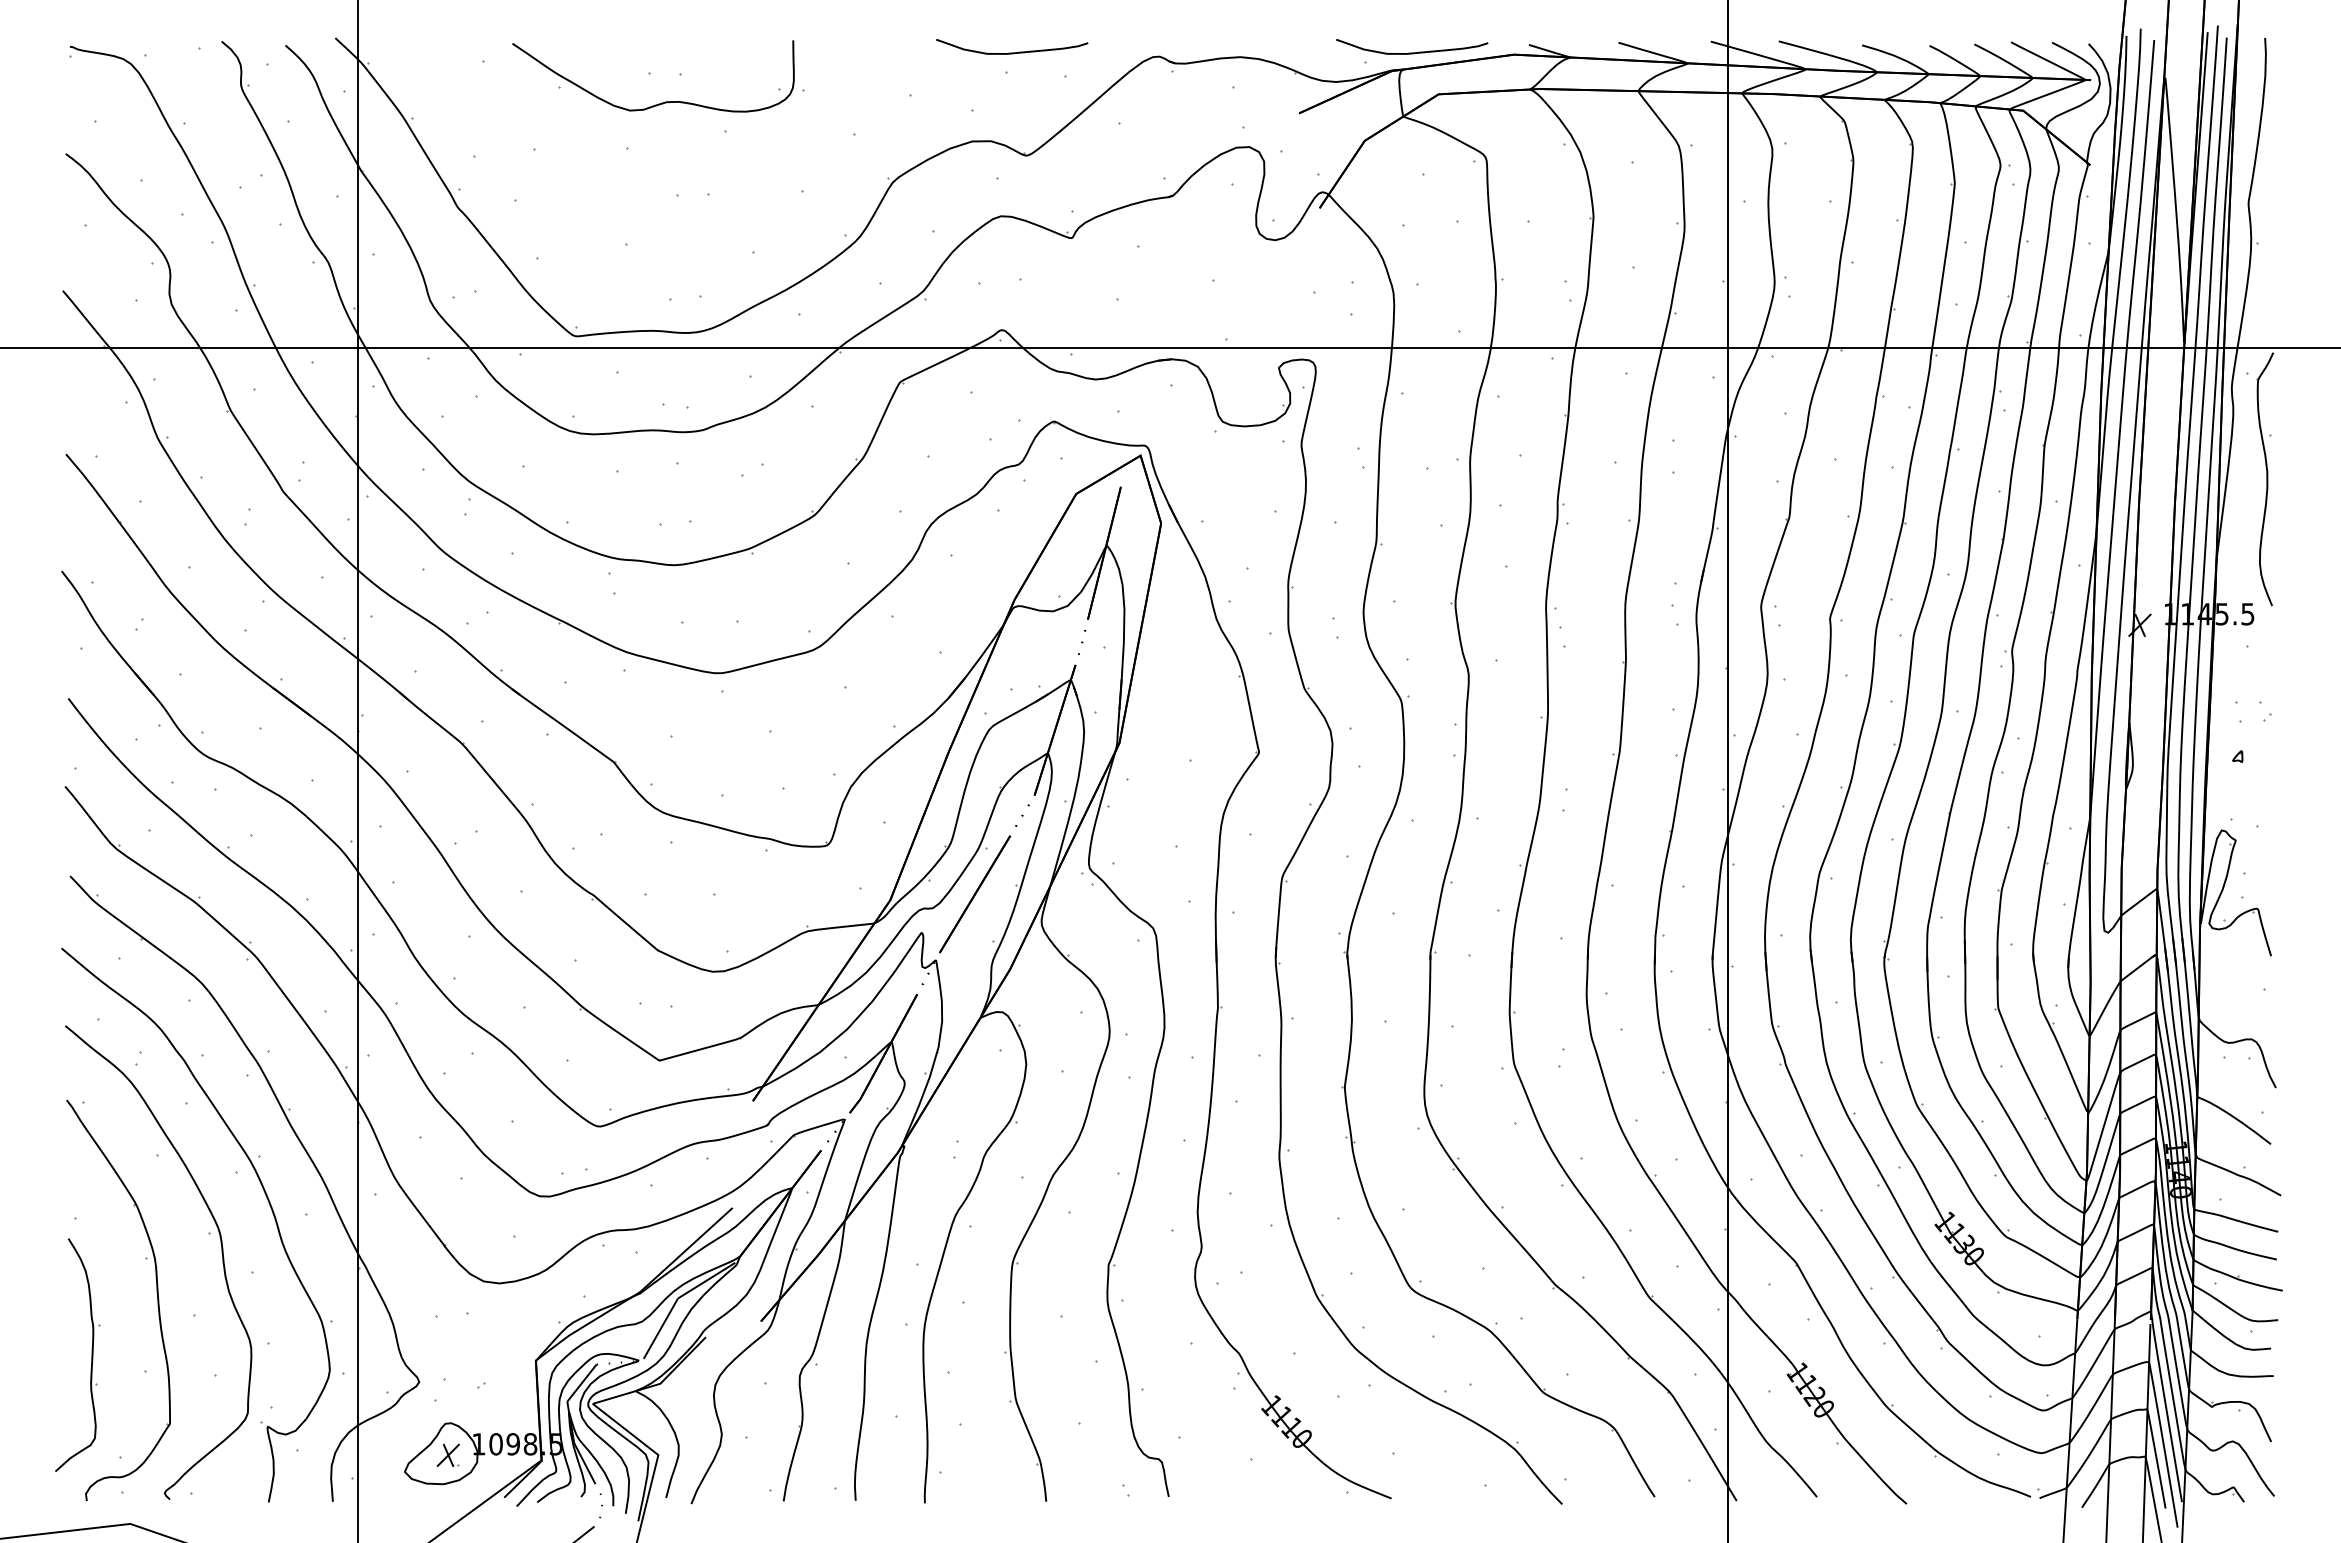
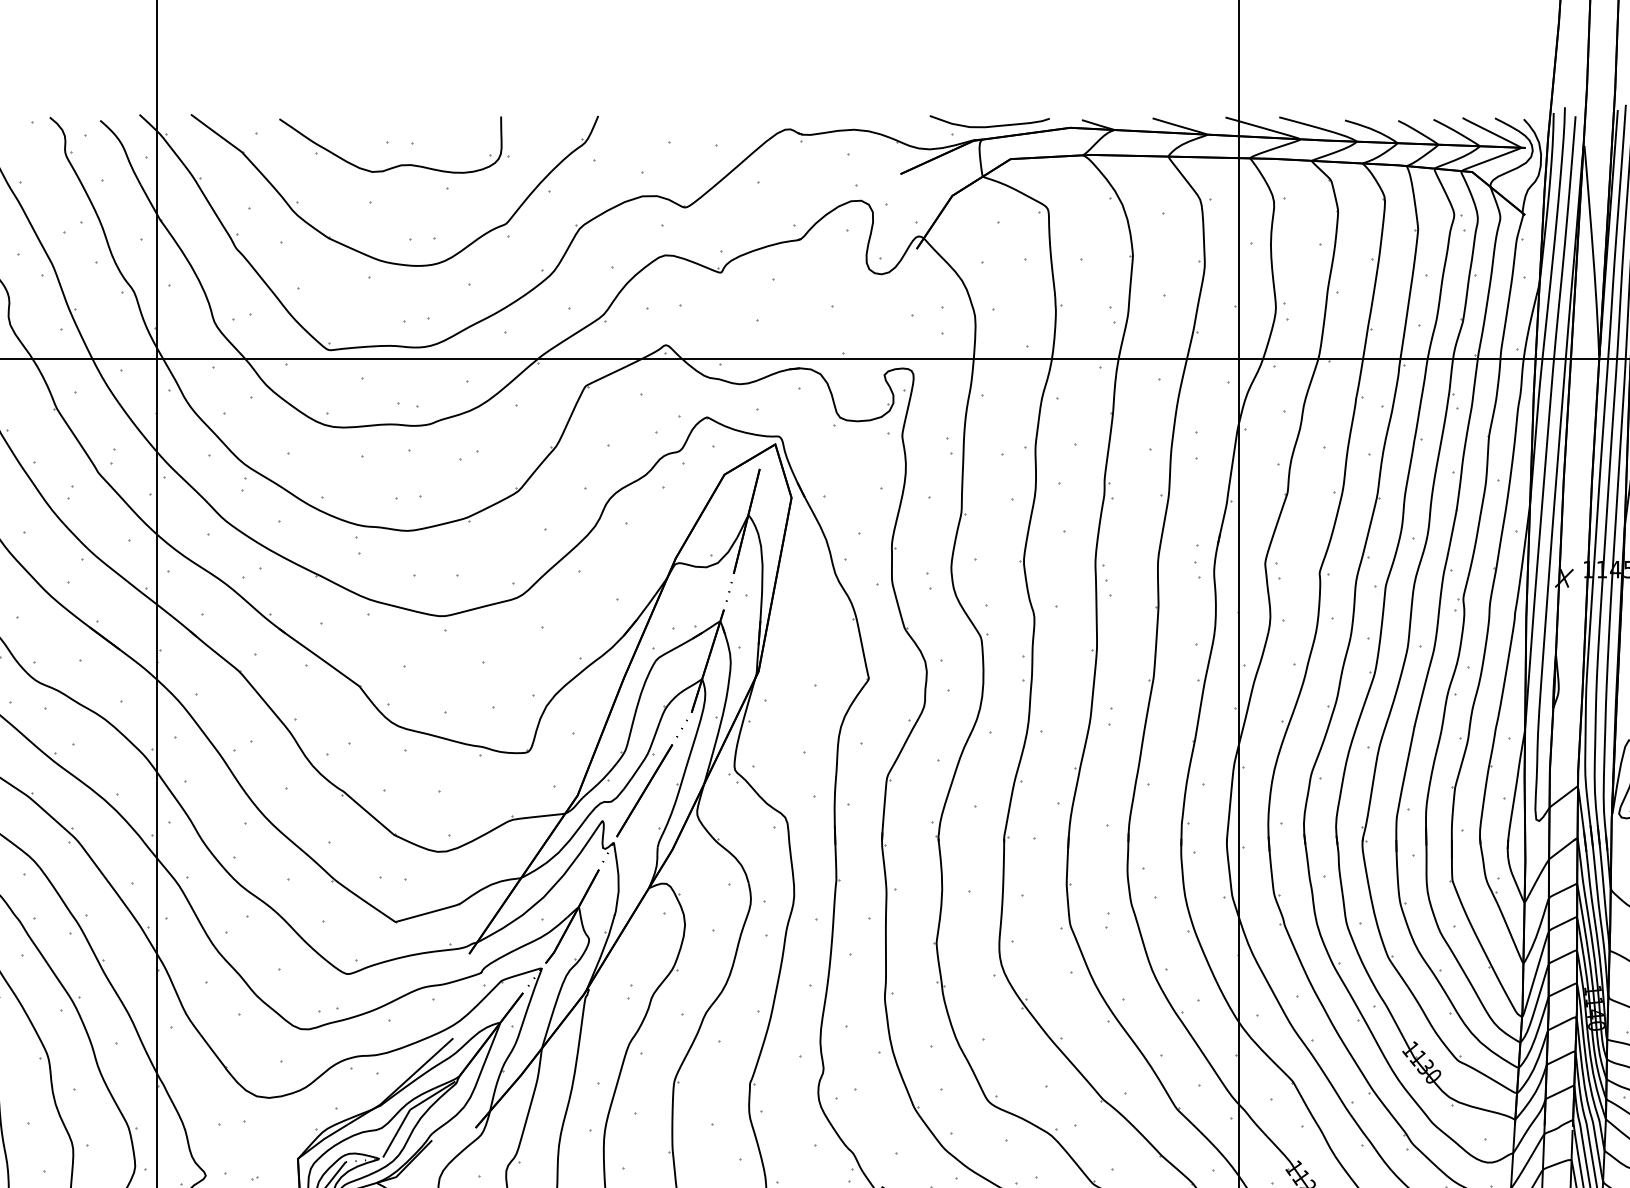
curve: (1012, 52) -> (674, 126), removed
part: (622, 214) -> (366, 254), added

